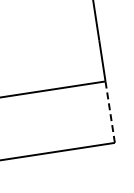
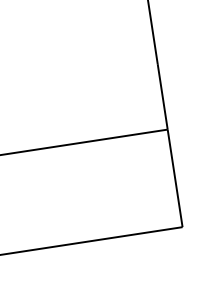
line: (110, 111) -> (175, 177), dashed -> solid

